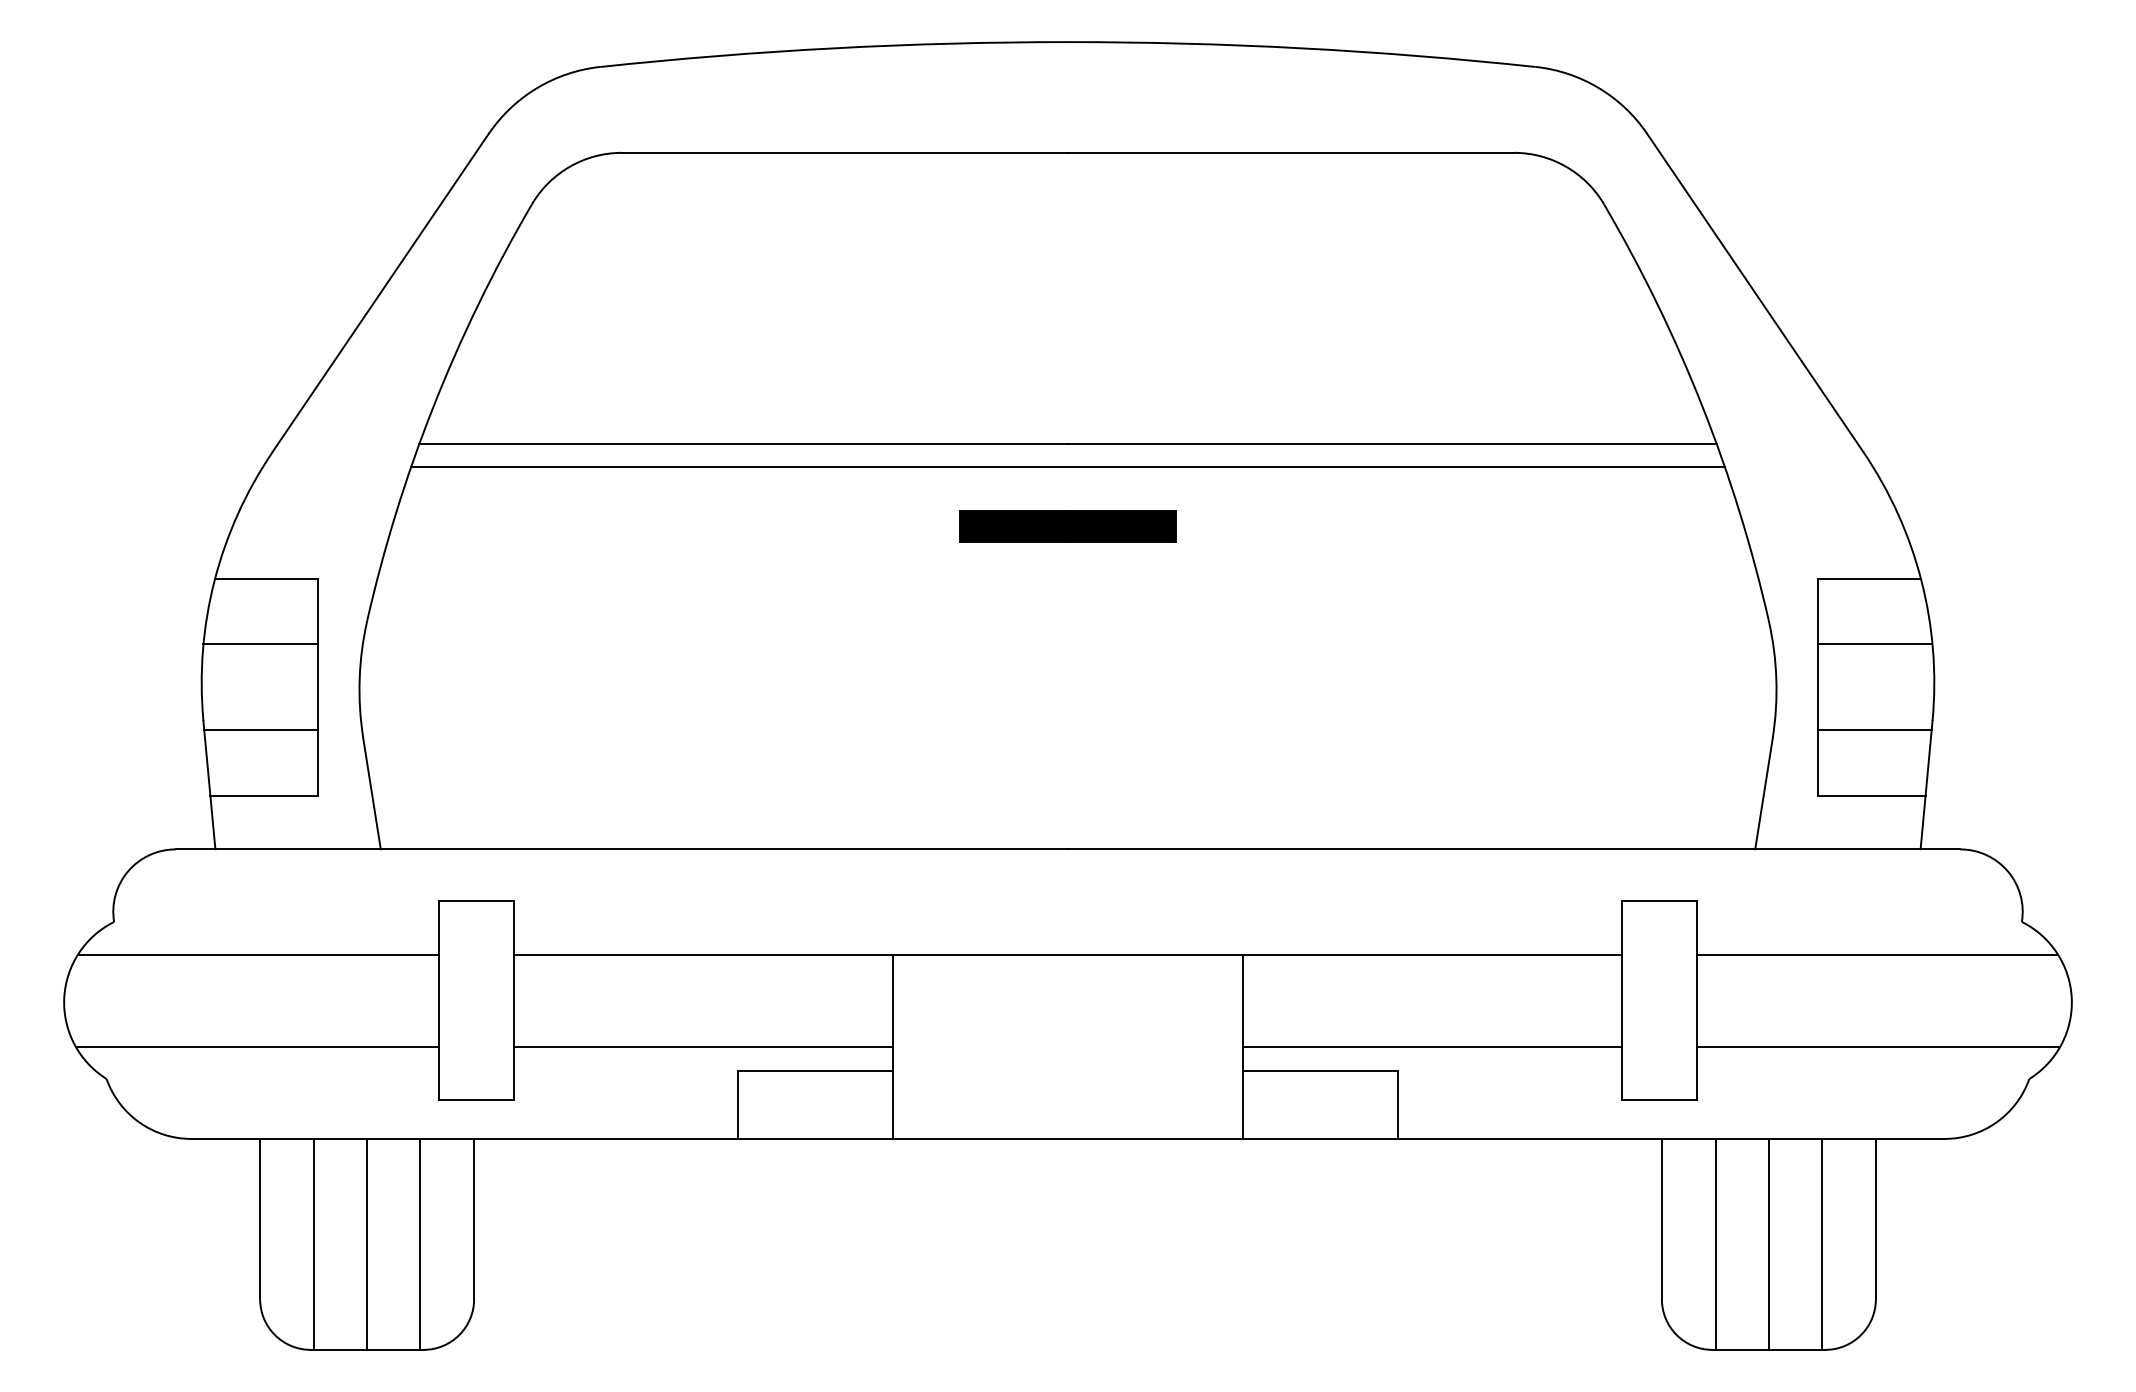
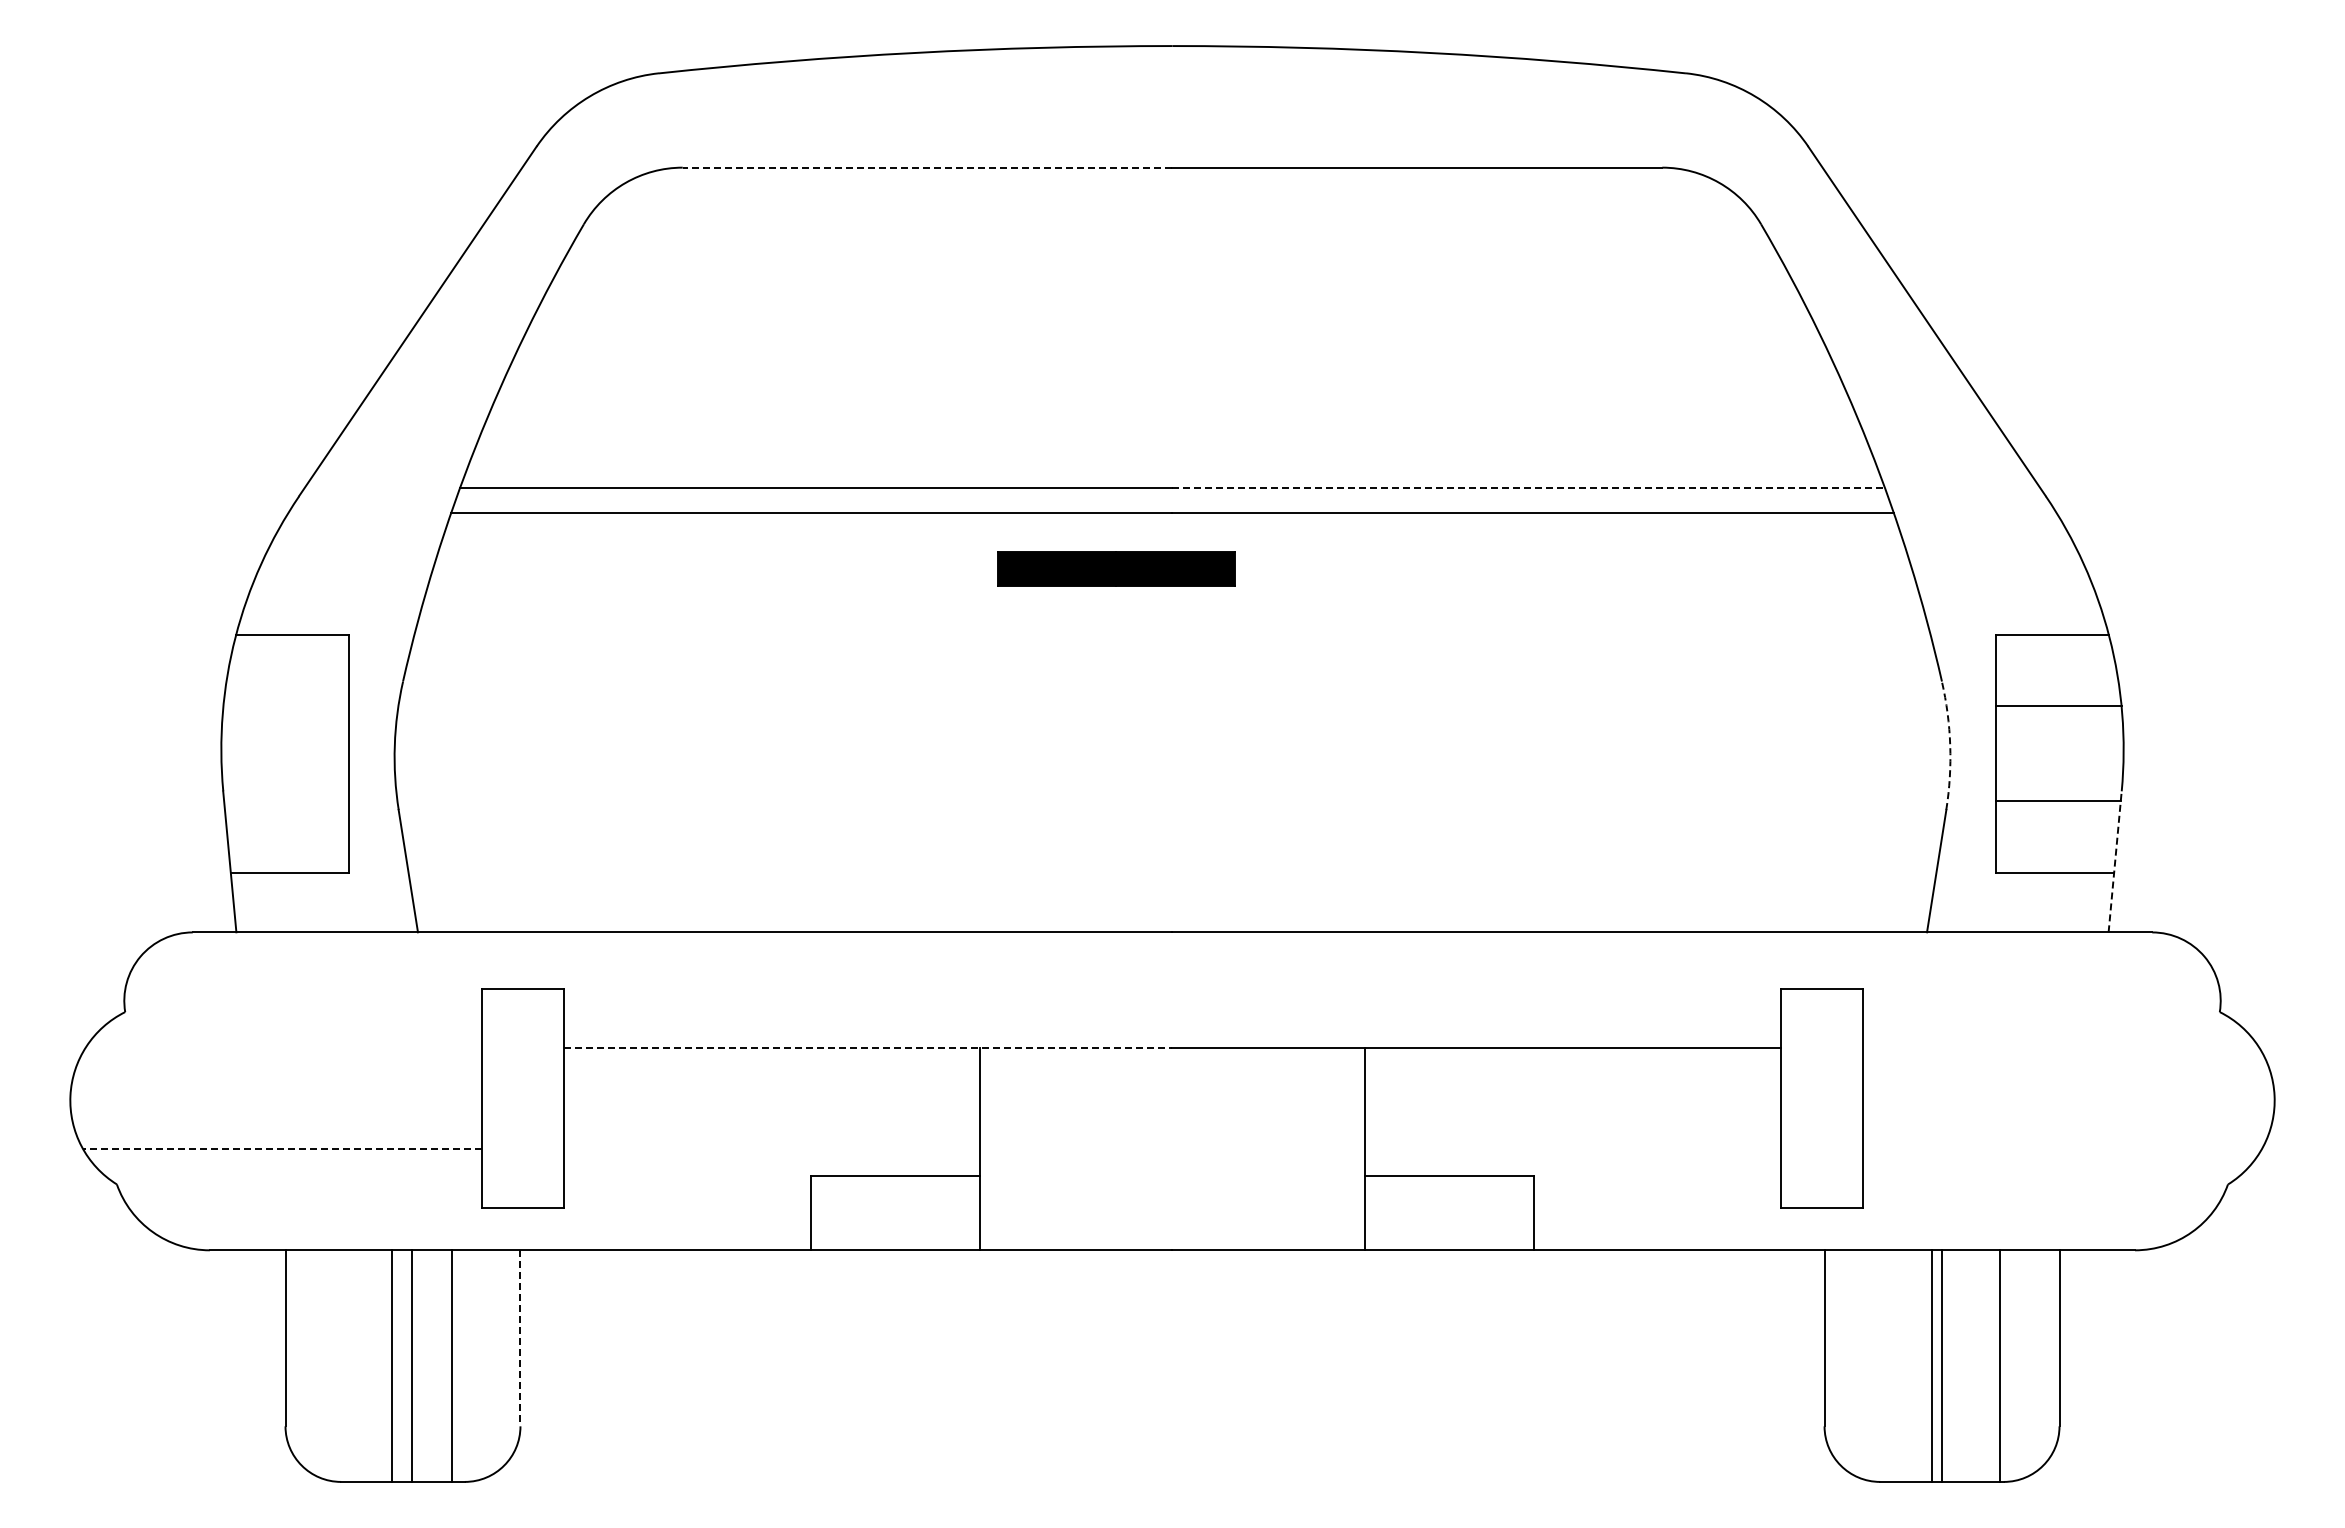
line: (844, 152) -> (927, 167), solid -> dashed
line: (1393, 444) -> (1529, 487), solid -> dashed
part: (1068, 526) -> (1116, 568), moved
line: (261, 643) -> (286, 706), removed
arc: (1776, 679) -> (1950, 745), solid -> dashed
line: (261, 730) -> (286, 801), removed
line: (1926, 784) -> (2115, 861), solid -> dashed
line: (258, 954) -> (283, 1047), removed
line: (791, 954) -> (868, 1047), solid -> dashed
line: (1877, 954) -> (2061, 1047), removed
line: (257, 1047) -> (282, 1149), solid -> dashed
line: (703, 1047) -> (772, 1149), removed
line: (1432, 1047) -> (1572, 1149), removed
line: (1878, 1047) -> (2062, 1149), removed
line: (474, 1219) -> (520, 1338), solid -> dashed
line: (313, 1243) -> (391, 1365), moved
line: (366, 1243) -> (451, 1365), moved
line: (420, 1243) -> (412, 1365), moved
line: (1715, 1243) -> (1931, 1365), moved

